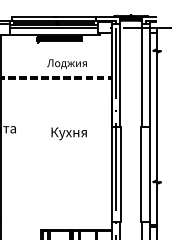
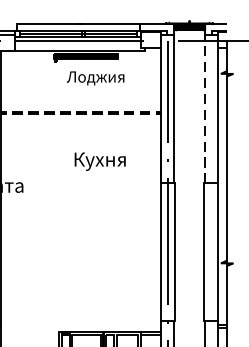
text: (66, 63) -> (94, 77), moved
line: (142, 74) -> (206, 107), solid -> dashed
text: (68, 133) -> (99, 161), moved

